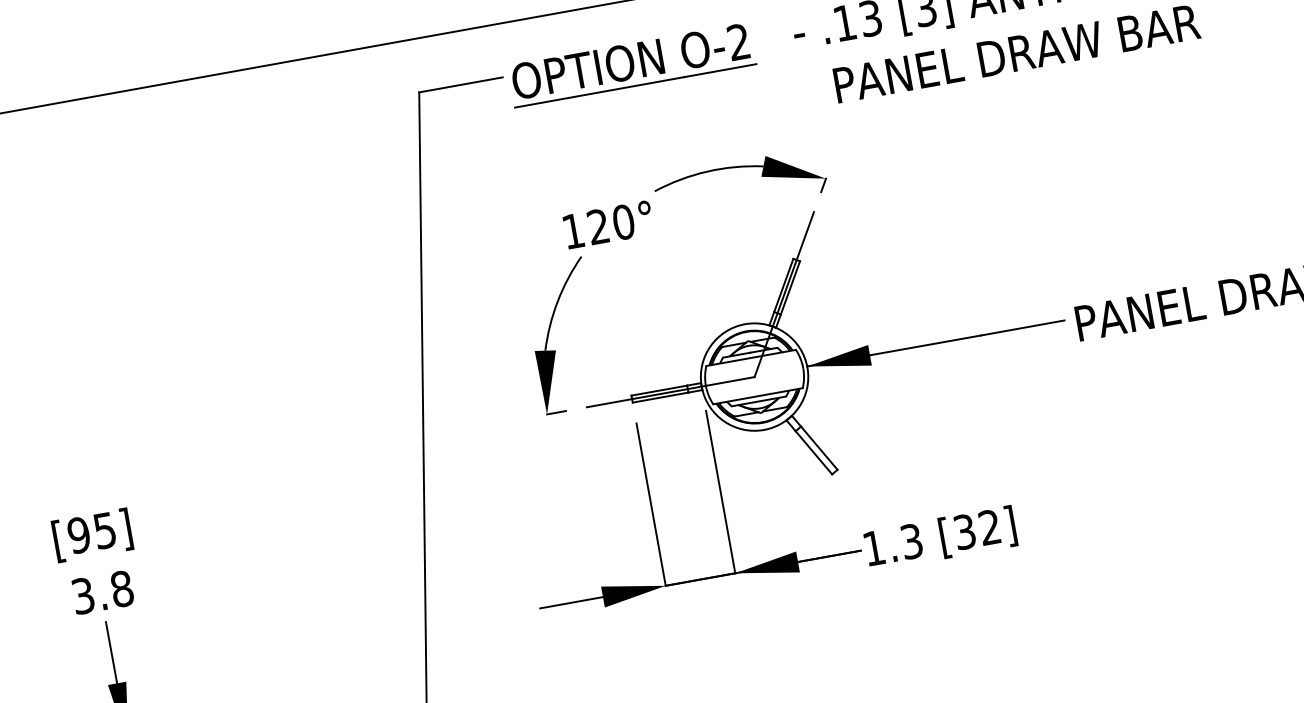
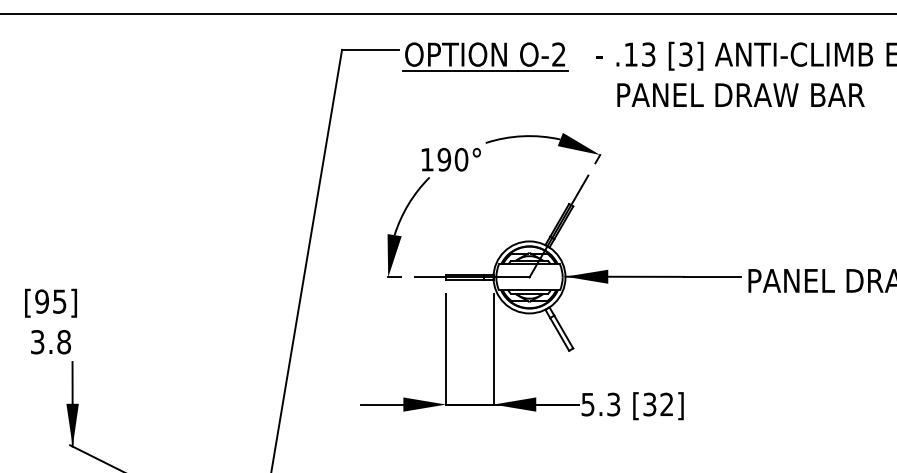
text: (598, 226) -> (444, 159), 120° -> 190°
text: (873, 548) -> (587, 404), 1.3 -> 5.3
text: (96, 562) -> (50, 321), moved

